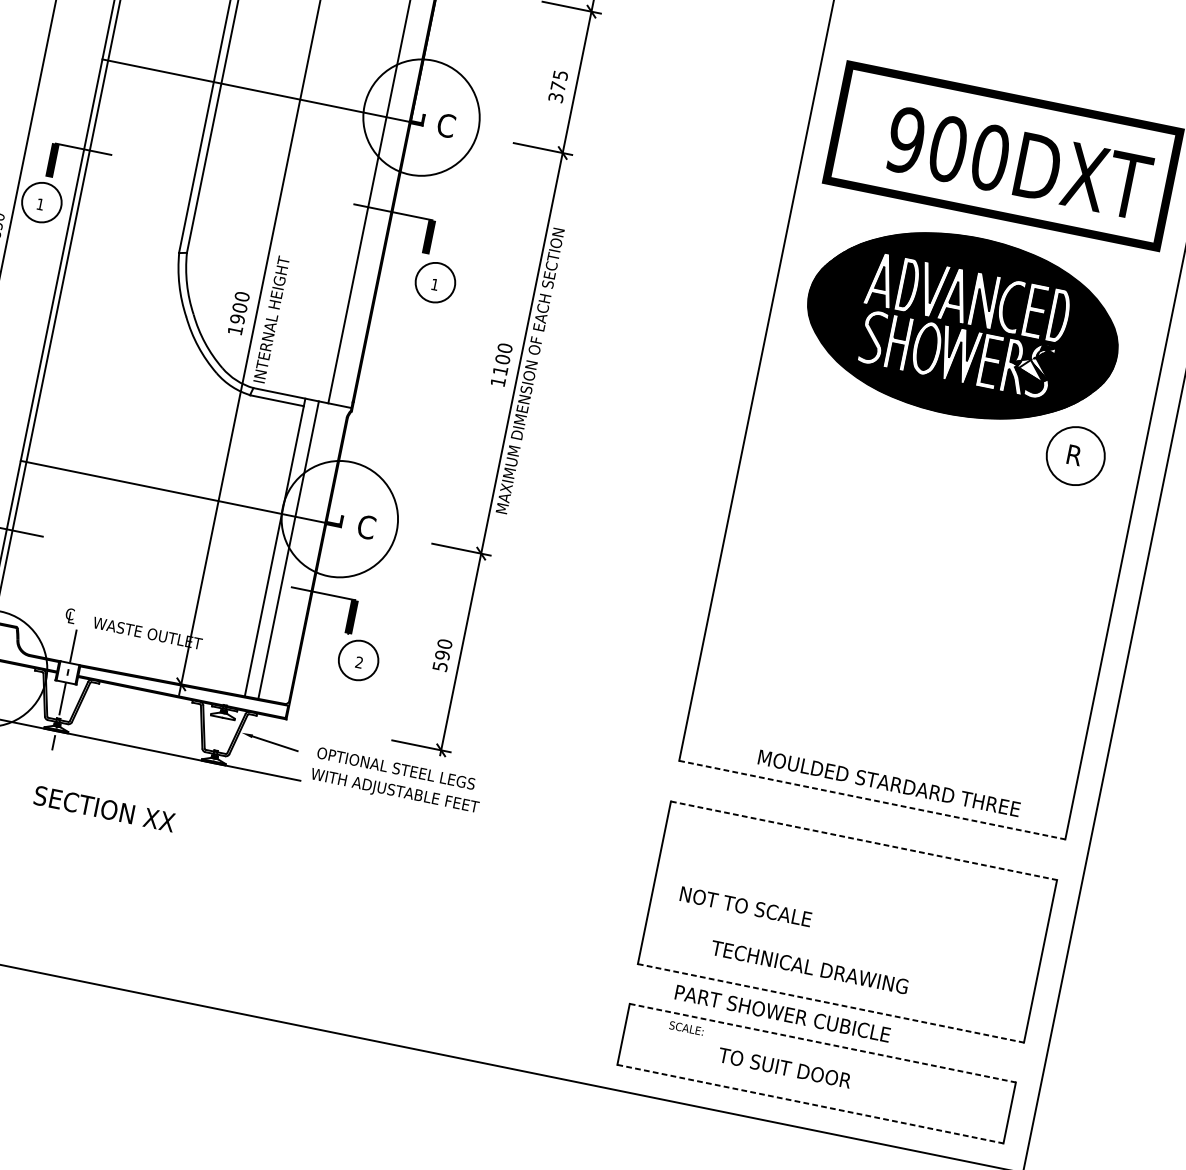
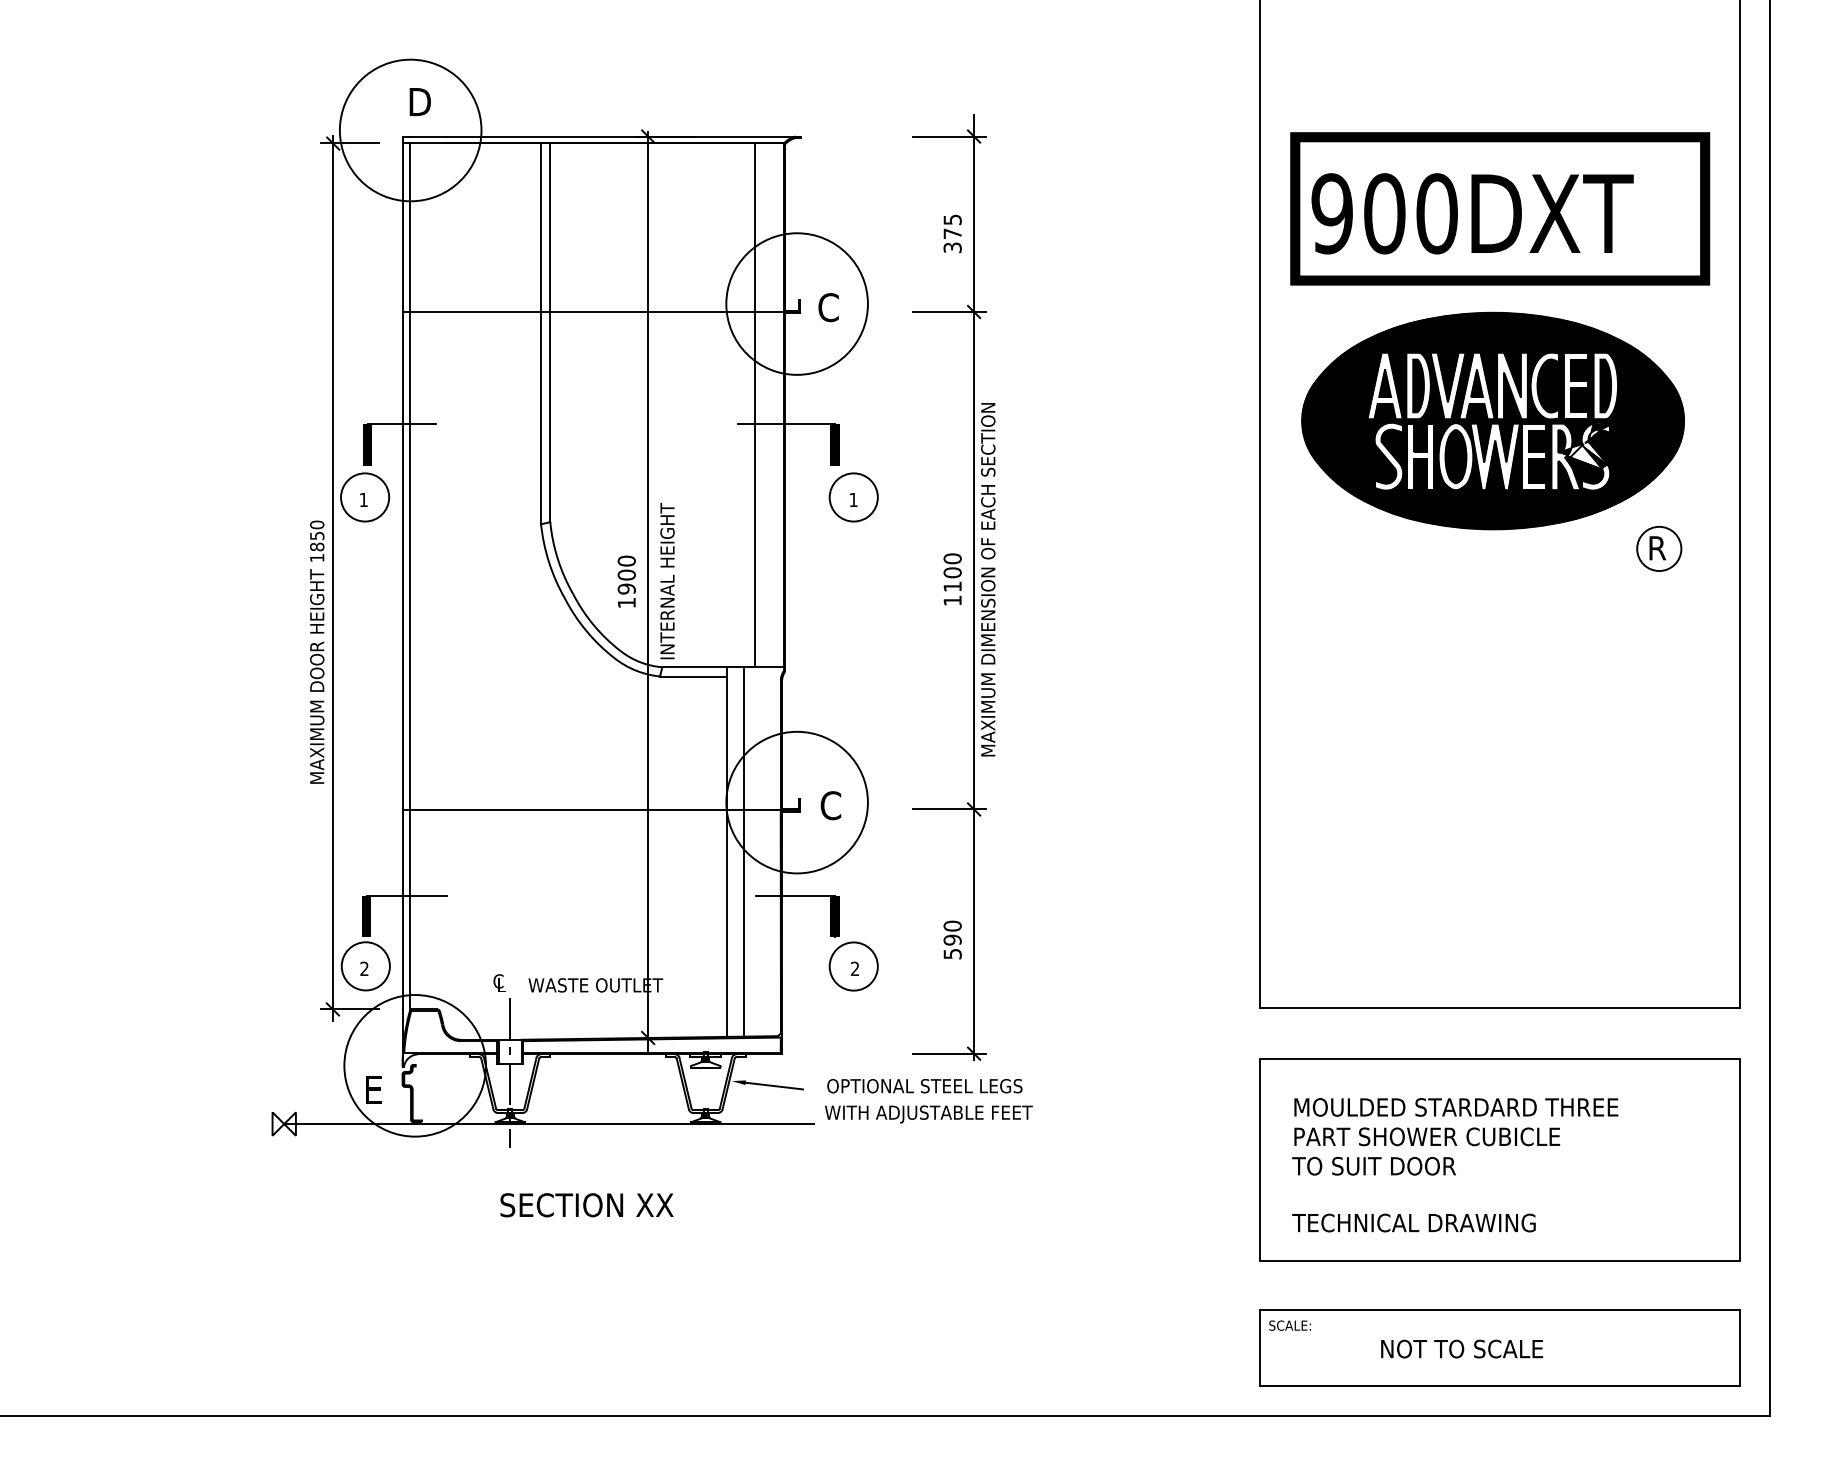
text: (1018, 163) -> (1472, 213), moved
circle: (1076, 455) -> (1659, 548), size x0.62
text: (889, 783) -> (1456, 1107), moved
line: (872, 800) -> (1500, 1008), dashed -> solid
line: (864, 840) -> (1500, 1058), dashed -> solid
text: (745, 906) -> (1374, 1165), NOT TO SCALE -> TO SUIT DOOR
text: (809, 966) -> (1413, 1222), moved
line: (831, 1003) -> (1500, 1260), dashed -> solid
text: (783, 1013) -> (1427, 1136), moved
text: (686, 1028) -> (1289, 1325), moved
line: (823, 1043) -> (1500, 1310), dashed -> solid
text: (784, 1067) -> (1460, 1348), TO SUIT DOOR -> NOT TO SCALE
line: (810, 1103) -> (1500, 1385), dashed -> solid

